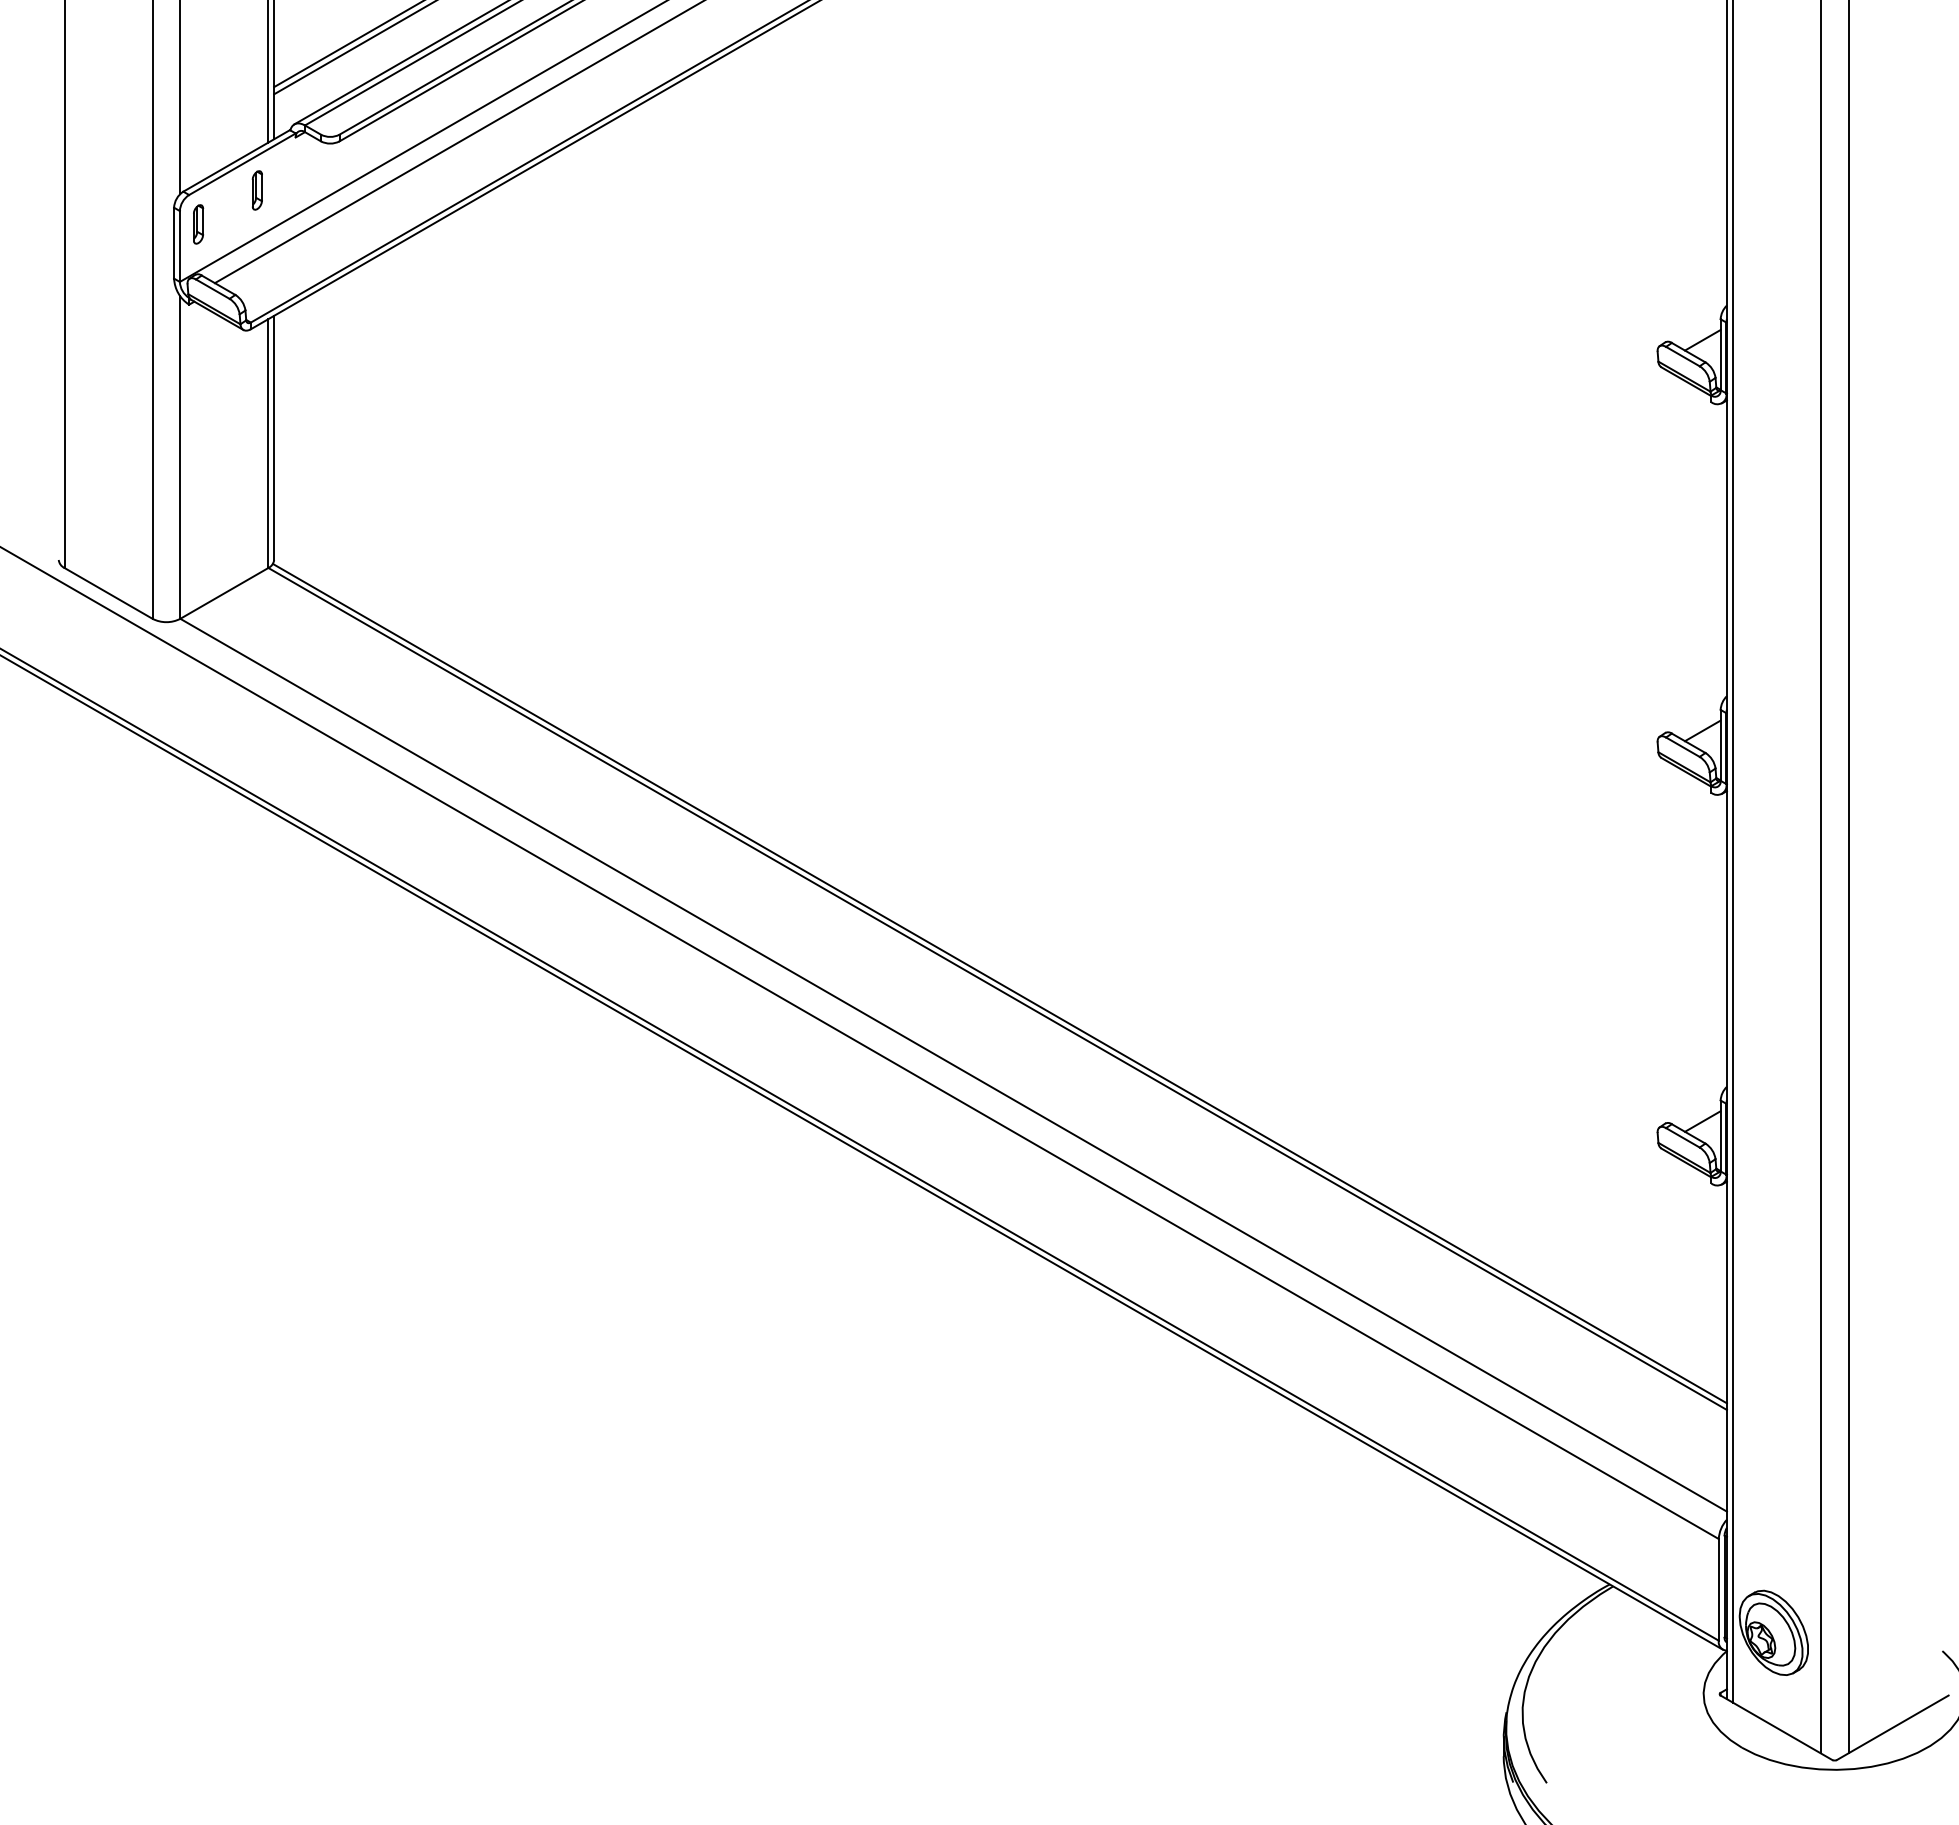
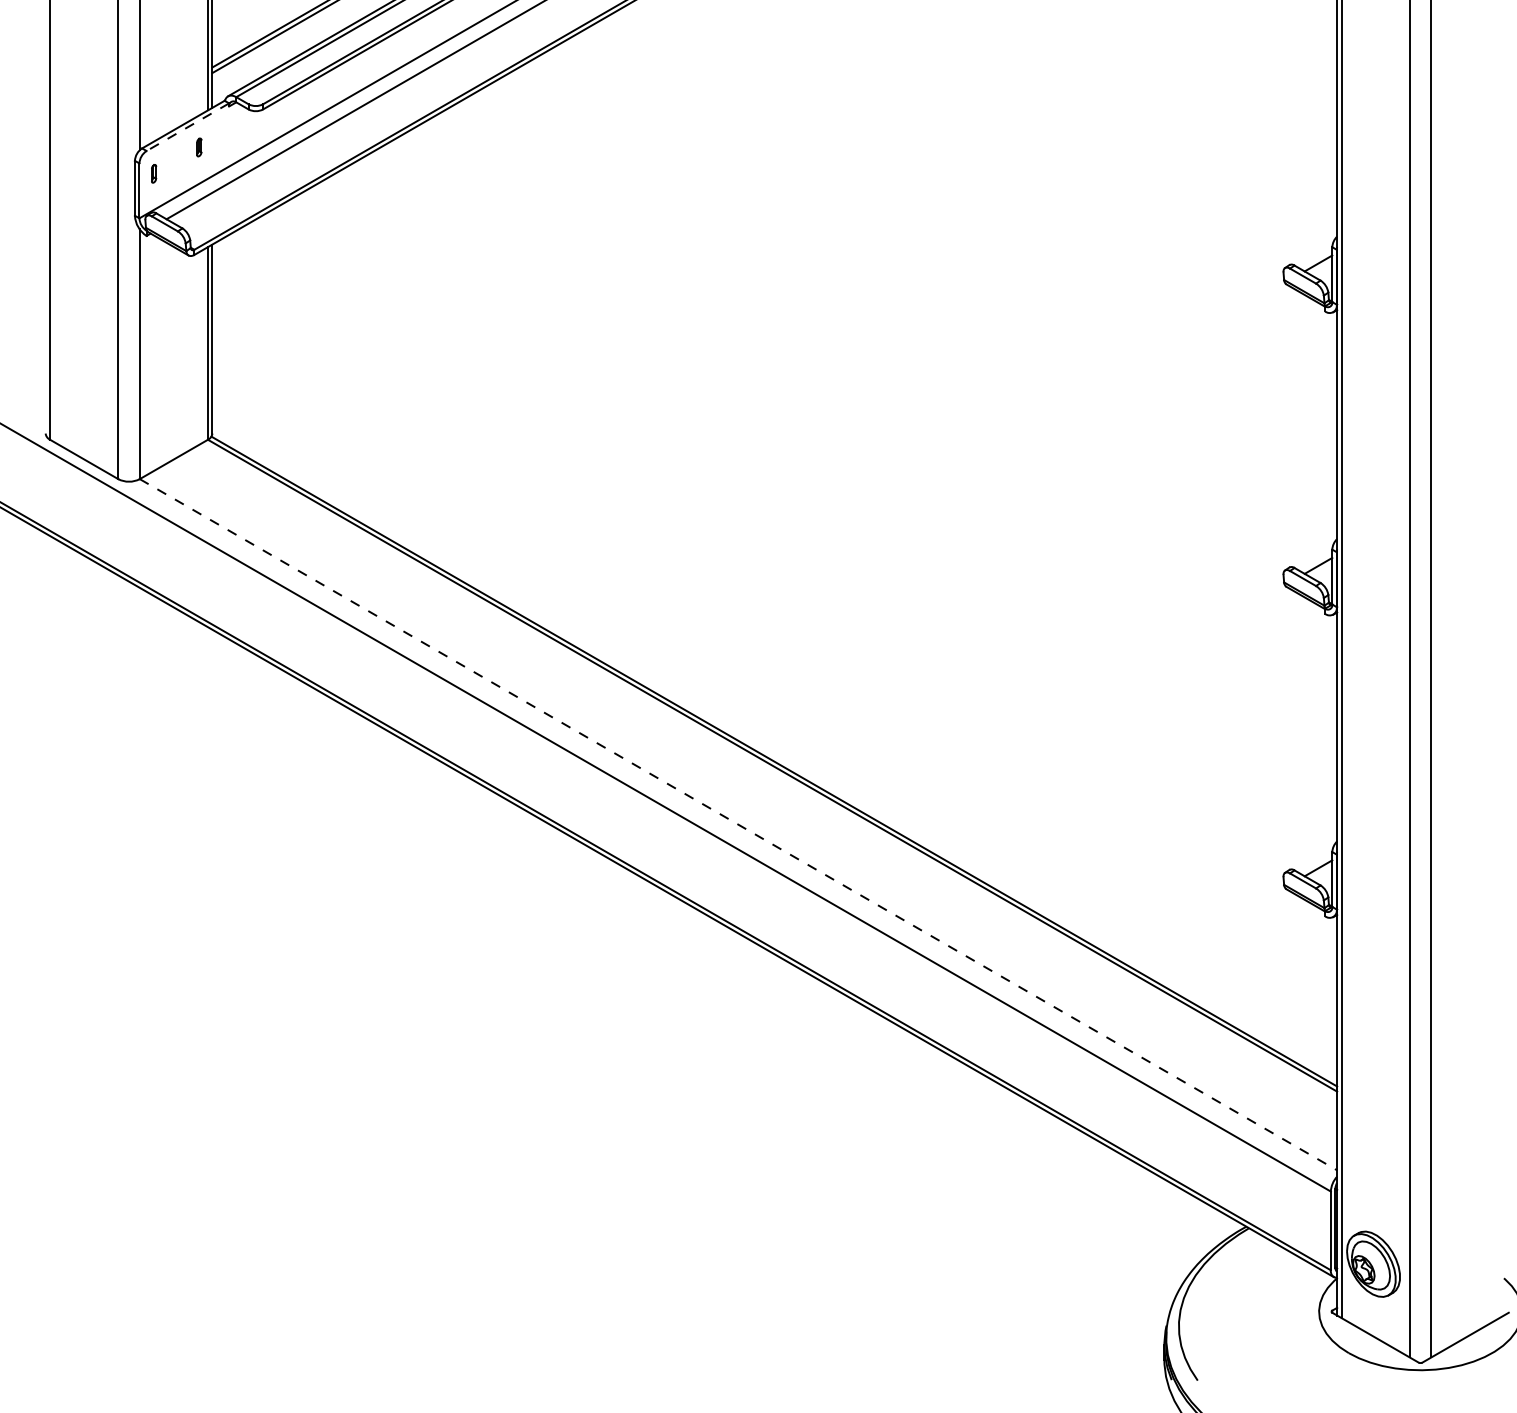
line: (242, 164) -> (187, 127), solid -> dashed
part: (256, 190) -> (198, 147), size x0.6
part: (198, 224) -> (153, 173), size x0.6
line: (953, 1065) -> (738, 824), solid -> dashed

